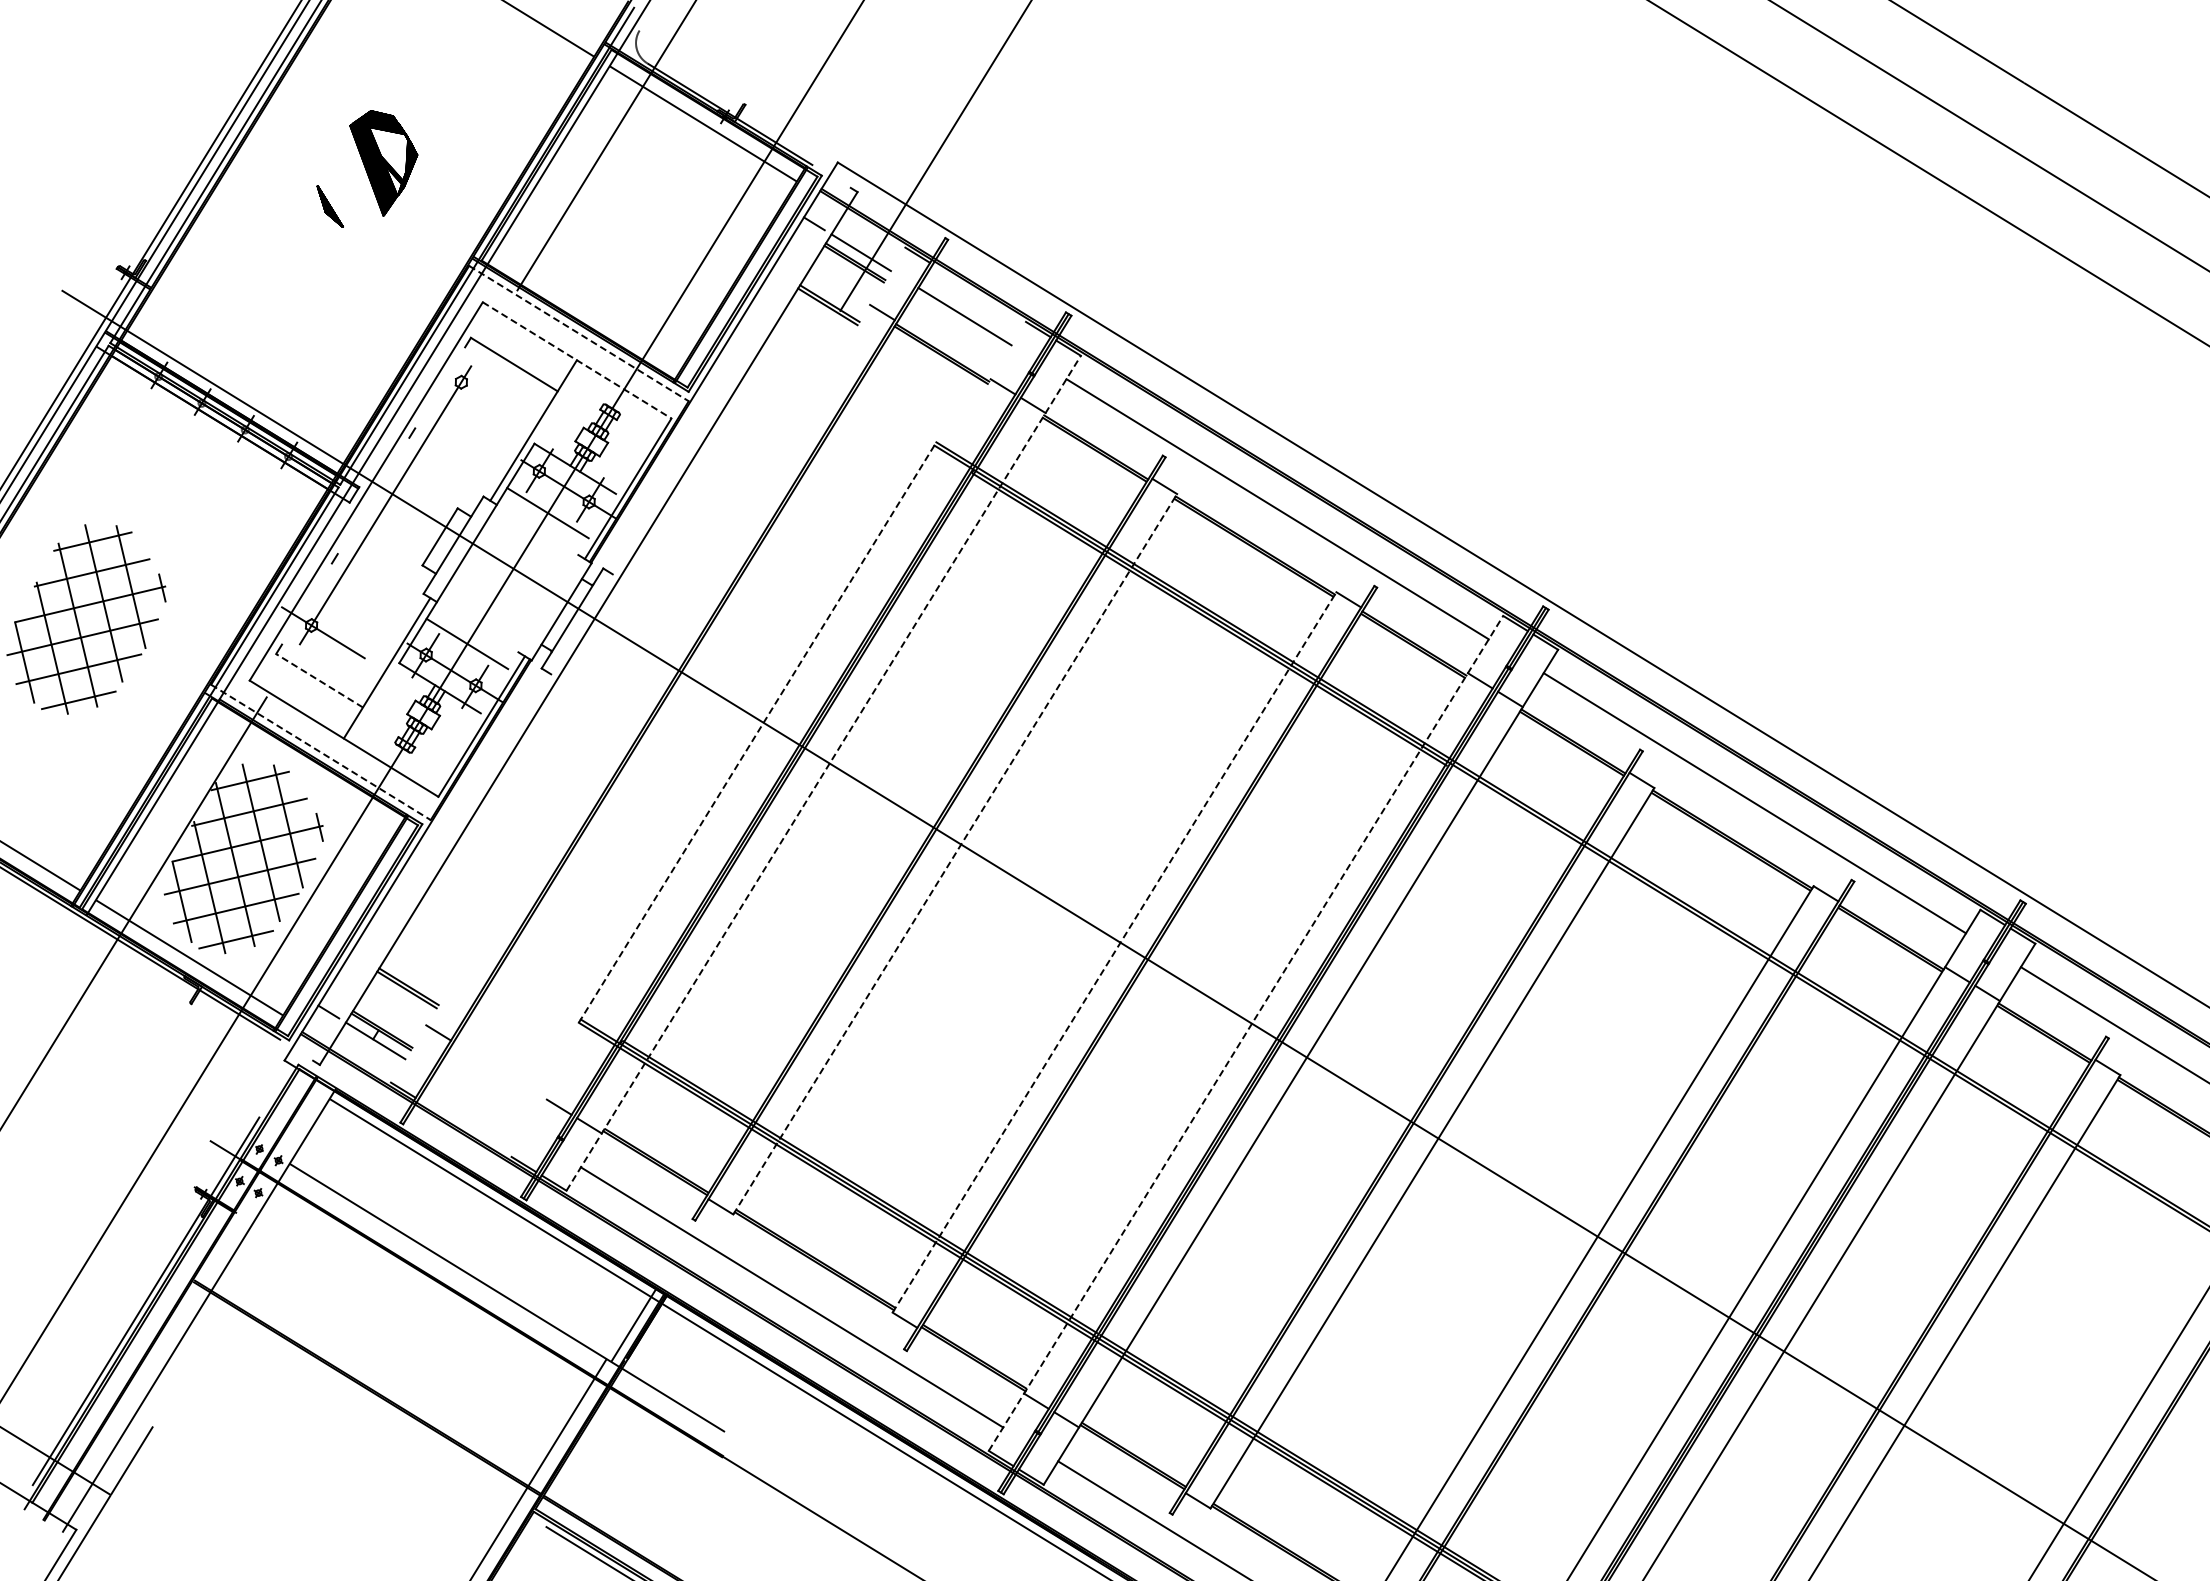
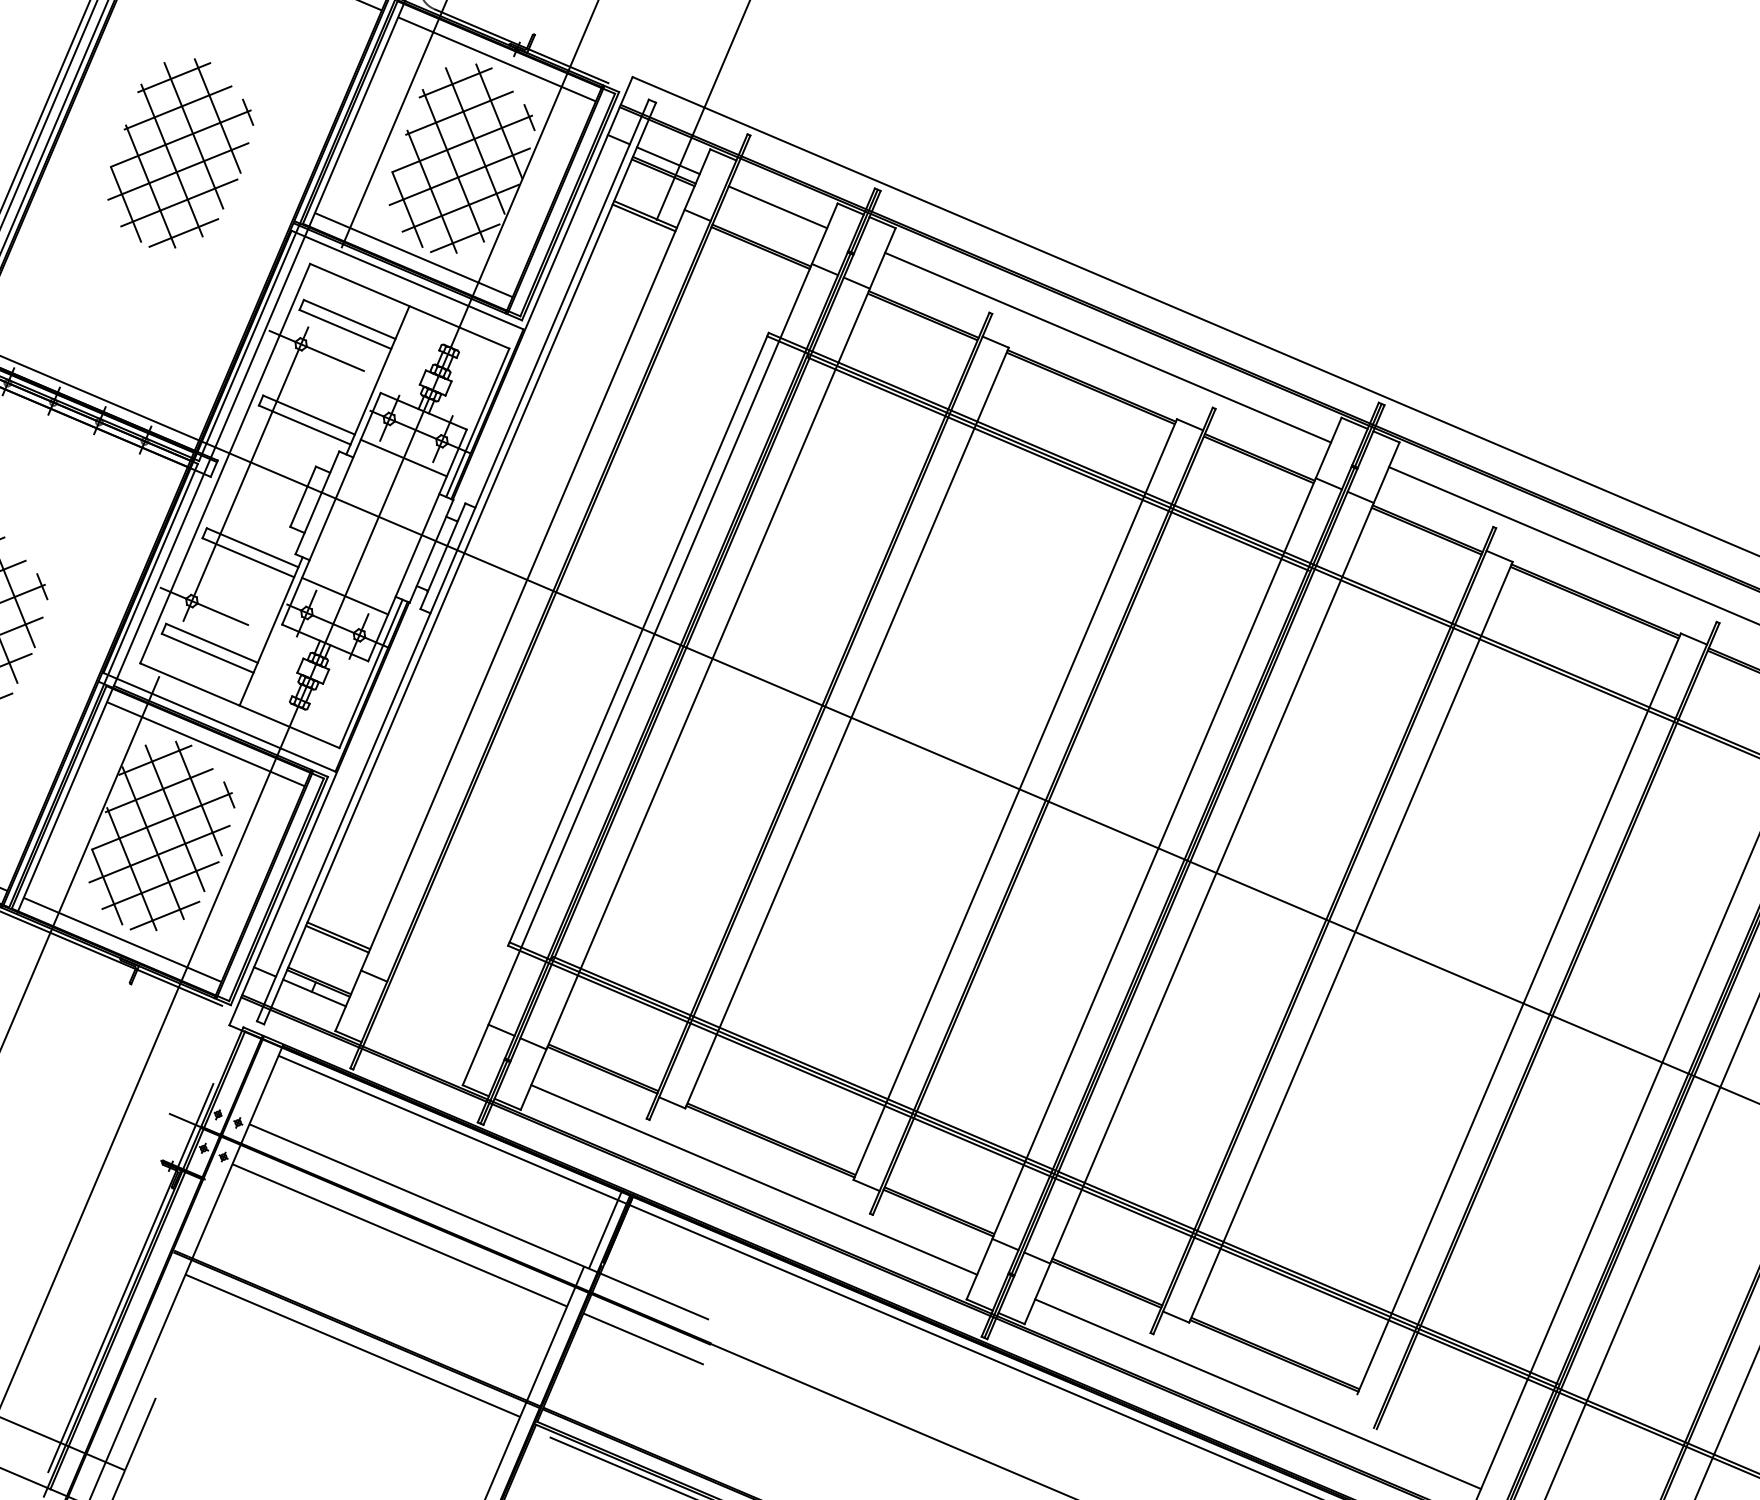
part: (367, 170) -> (179, 153), size x1.67
hatch: (651, 219) -> (460, 159), added
line: (588, 308) -> (413, 254), added
line: (578, 333) -> (407, 280), dashed -> solid
line: (577, 360) -> (410, 306), dashed -> solid
line: (508, 373) -> (345, 328), added
line: (475, 391) -> (316, 351), added
line: (458, 454) -> (308, 414), added
line: (452, 464) -> (304, 425), added
line: (380, 580) -> (251, 547), added
line: (374, 589) -> (247, 557), added
line: (548, 603) -> (417, 545), added
line: (581, 623) -> (452, 559), added
line: (647, 664) -> (522, 589), added
line: (325, 671) -> (212, 643), added
line: (319, 680) -> (207, 653), dashed -> solid
line: (757, 732) -> (638, 639), dashed -> solid
line: (768, 738) -> (649, 643), added
line: (321, 752) -> (220, 722), dashed -> solid
line: (303, 772) -> (205, 744), added
line: (823, 772) -> (707, 668), dashed -> solid
line: (955, 853) -> (847, 727), dashed -> solid
line: (1114, 952) -> (1015, 799), dashed -> solid
line: (1246, 1032) -> (1154, 857), dashed -> solid
line: (424, 1298) -> (399, 1234), added
line: (359, 1403) -> (351, 1345), added
line: (655, 1441) -> (643, 1339), added

